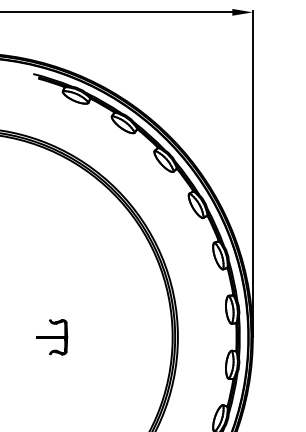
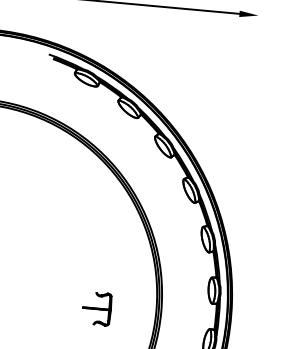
line: (252, 173) -> (244, 165), removed
part: (52, 337) -> (97, 309), moved

